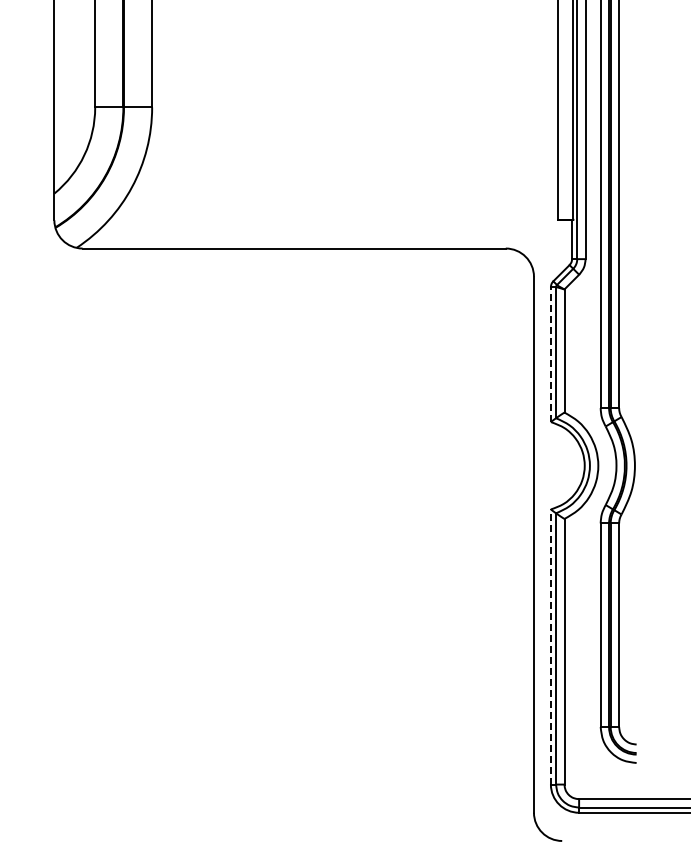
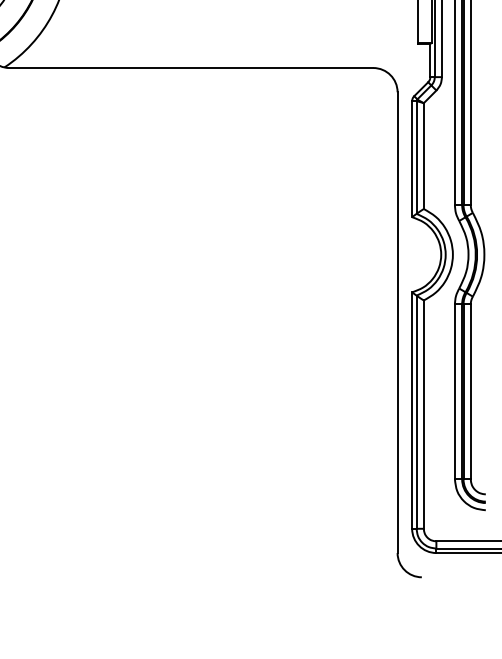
line: (550, 354) -> (411, 159), dashed -> solid
line: (550, 647) -> (411, 410), dashed -> solid

